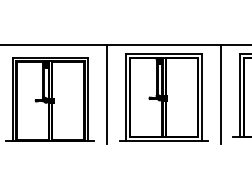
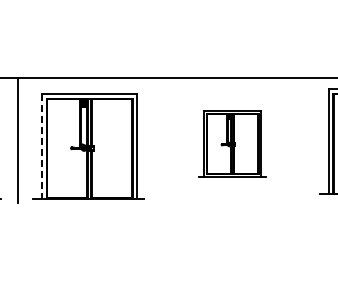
line: (107, 94) -> (161, 140), removed
line: (220, 94) -> (304, 140), removed
part: (163, 96) -> (232, 143), size x0.6
line: (12, 99) -> (41, 146), solid -> dashed

